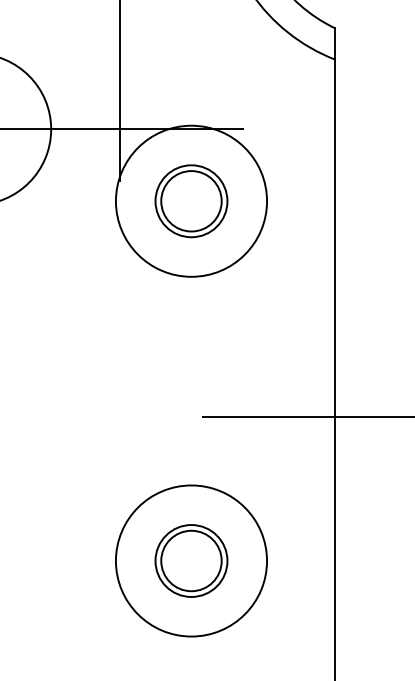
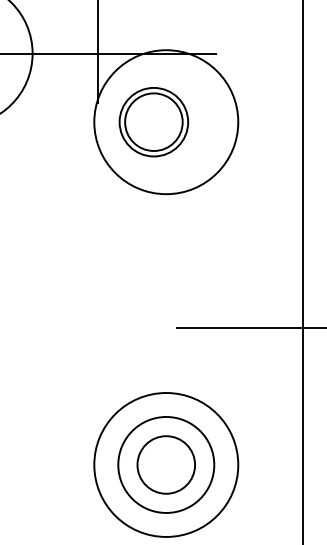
part: (191, 201) -> (153, 122), moved
circle: (191, 560) -> (166, 464), size x1.4

